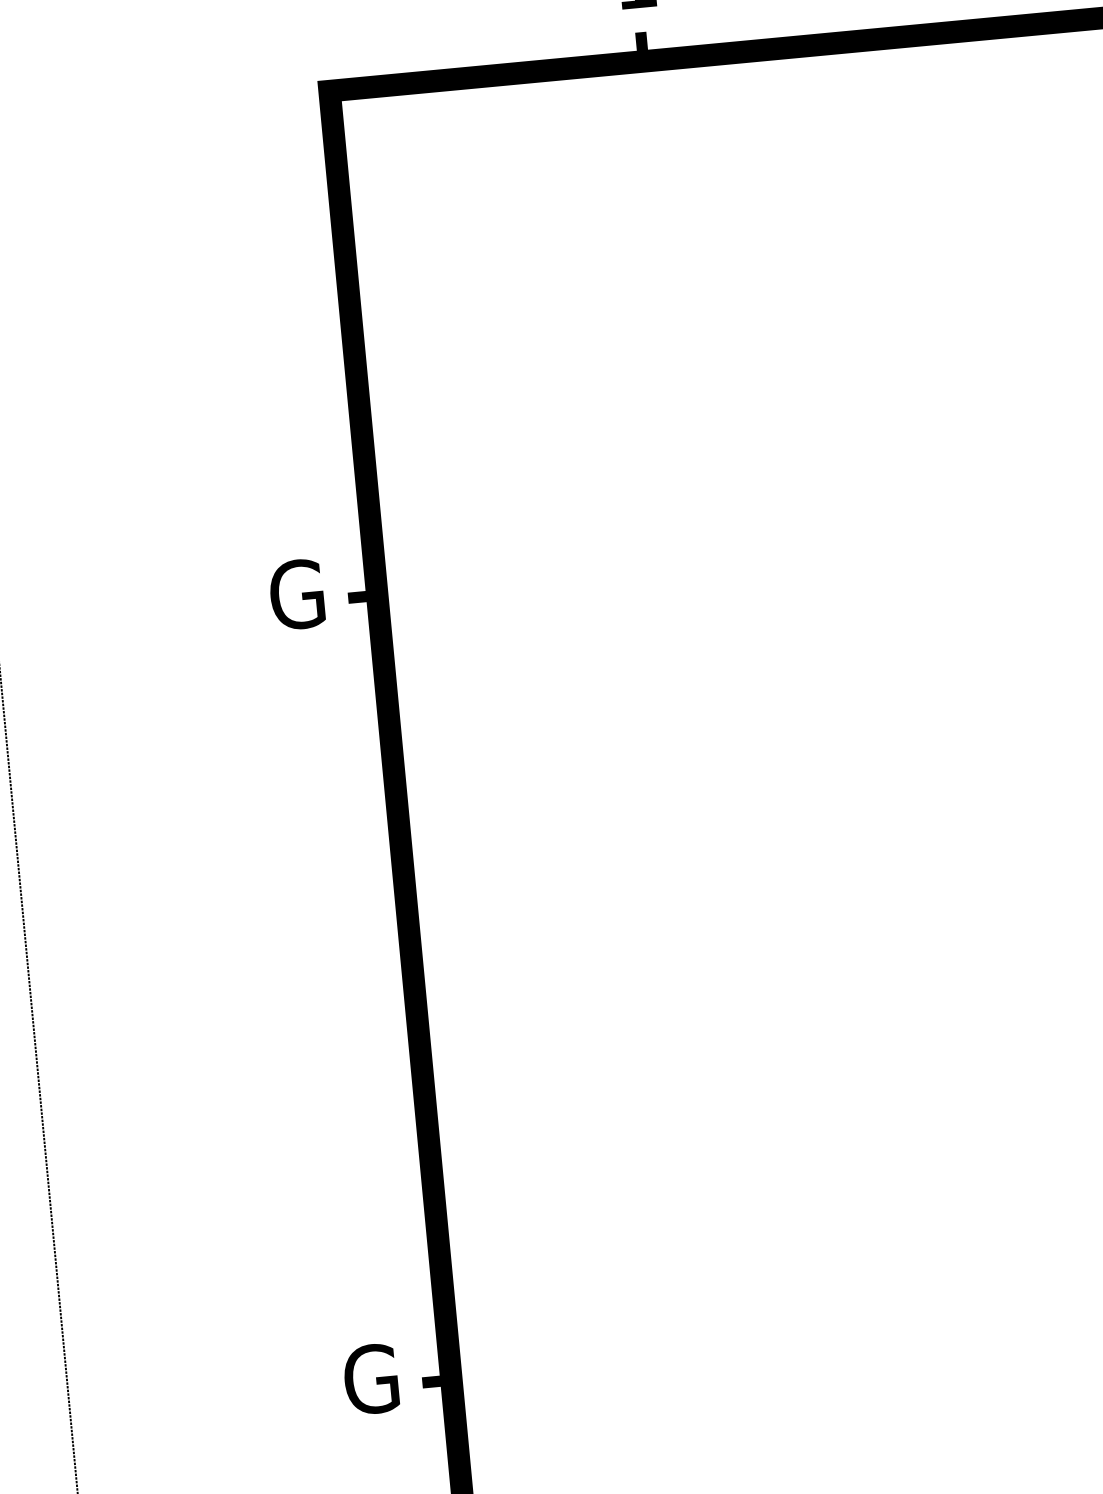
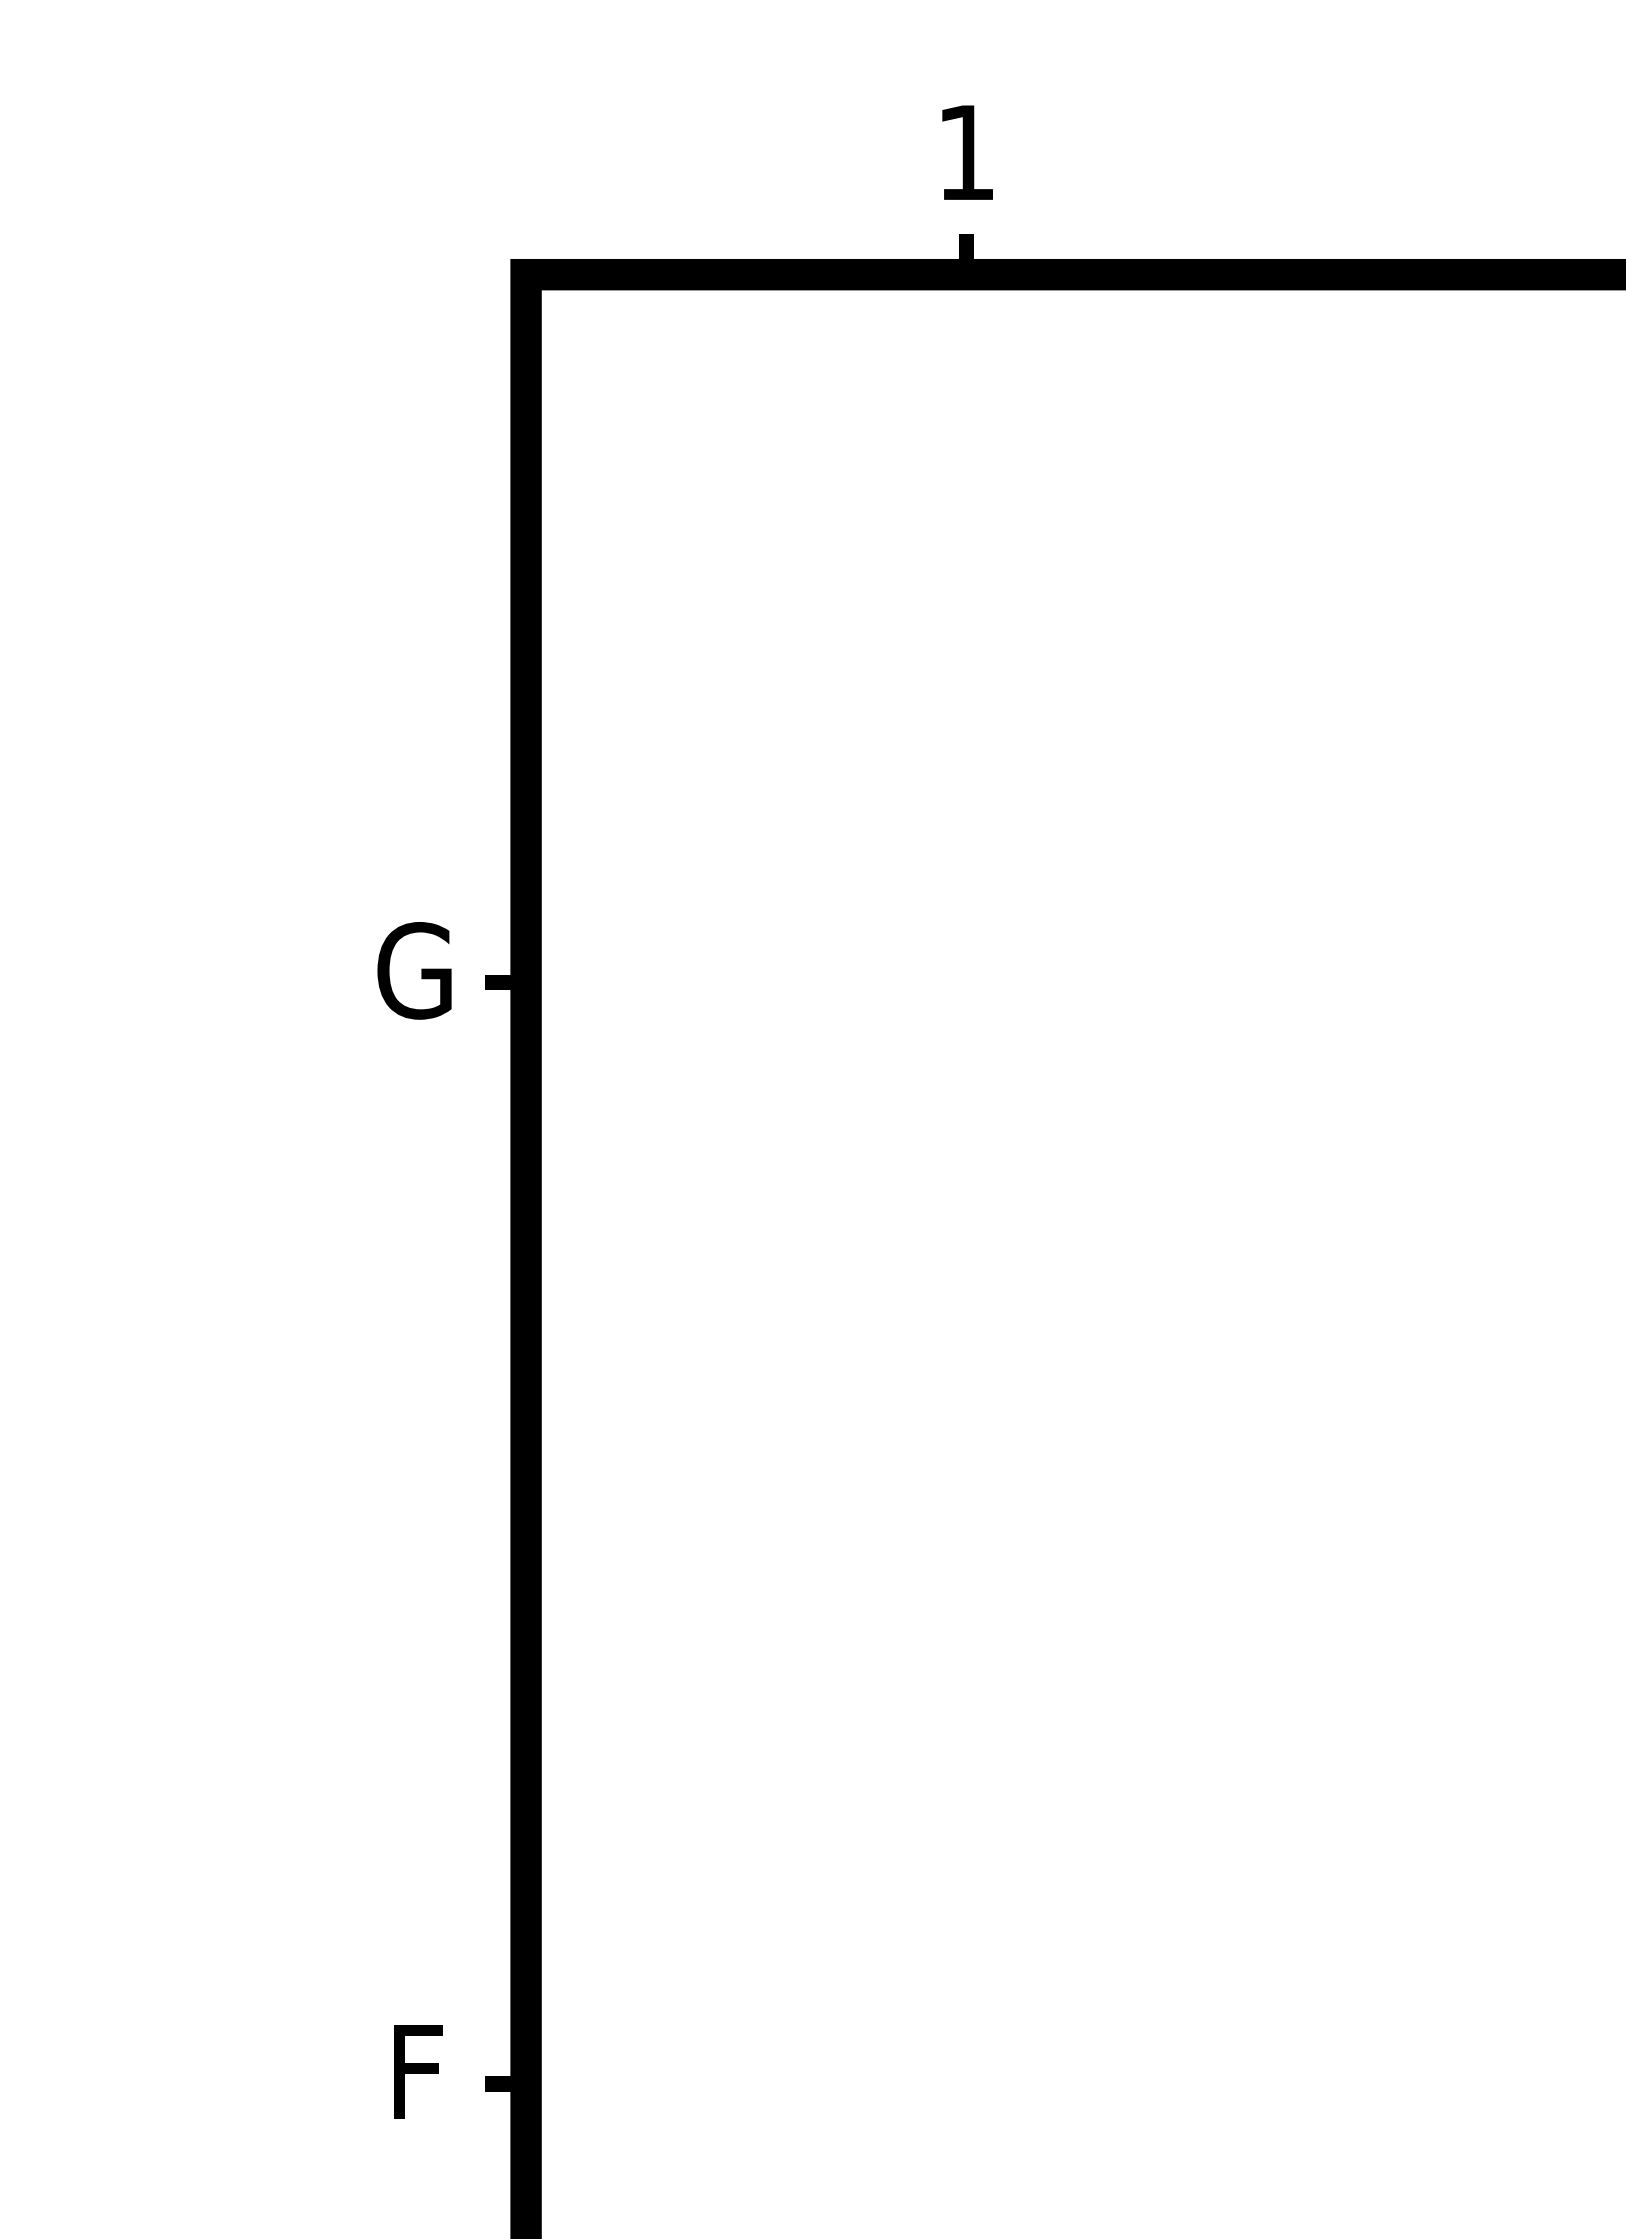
text: (371, 1378) -> (414, 2071), G -> F

